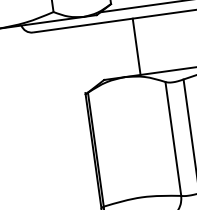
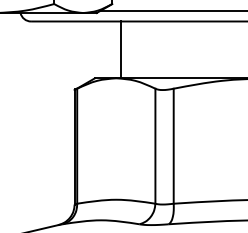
line: (136, 46) -> (120, 49), moved

